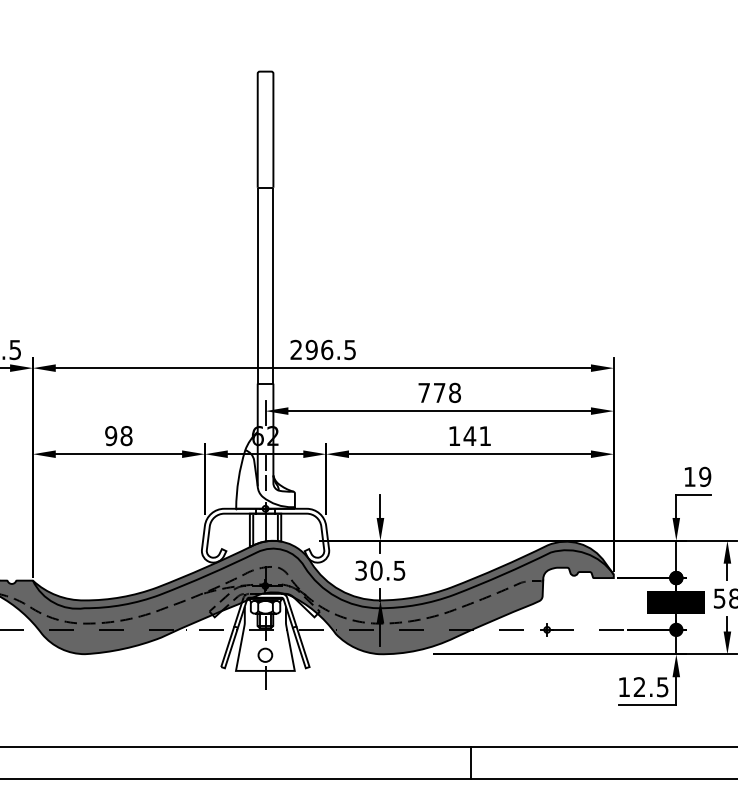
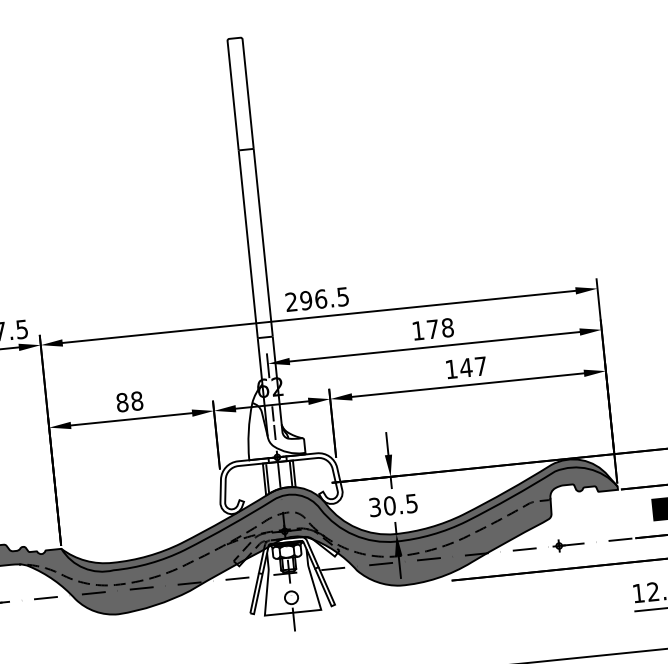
text: (423, 392) -> (417, 330), 778 -> 178
text: (484, 435) -> (480, 365), 141 -> 147
text: (111, 436) -> (122, 403), 98 -> 88

